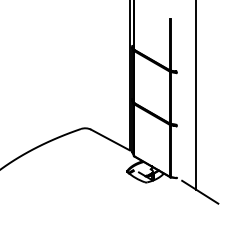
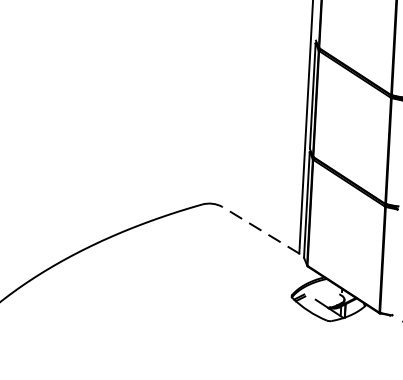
line: (110, 139) -> (261, 229), solid -> dashed

